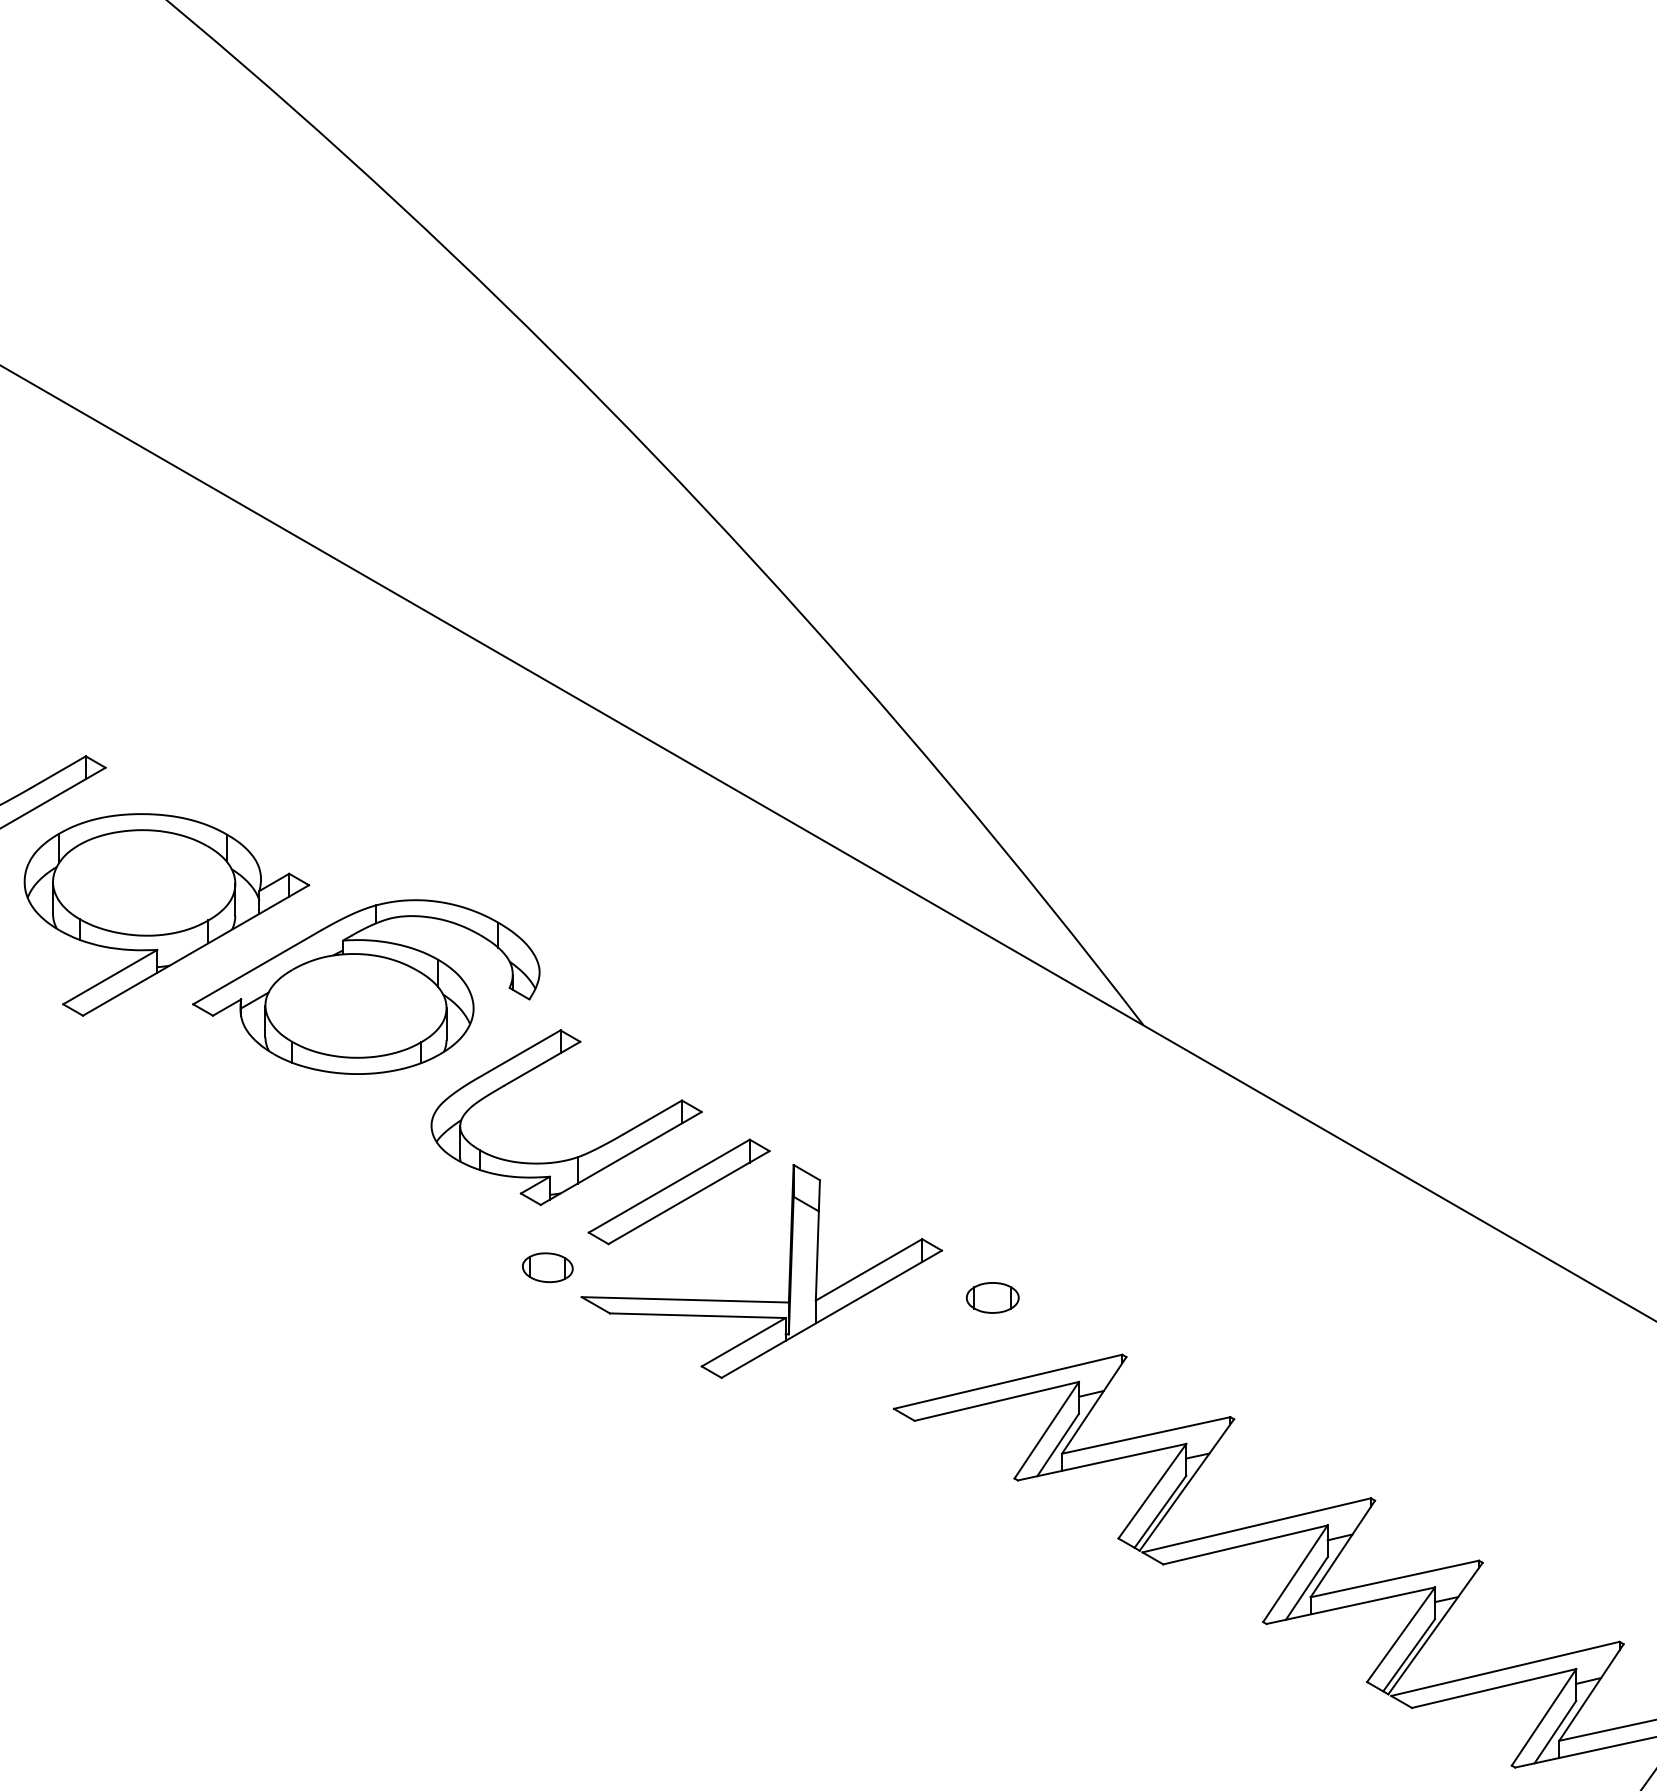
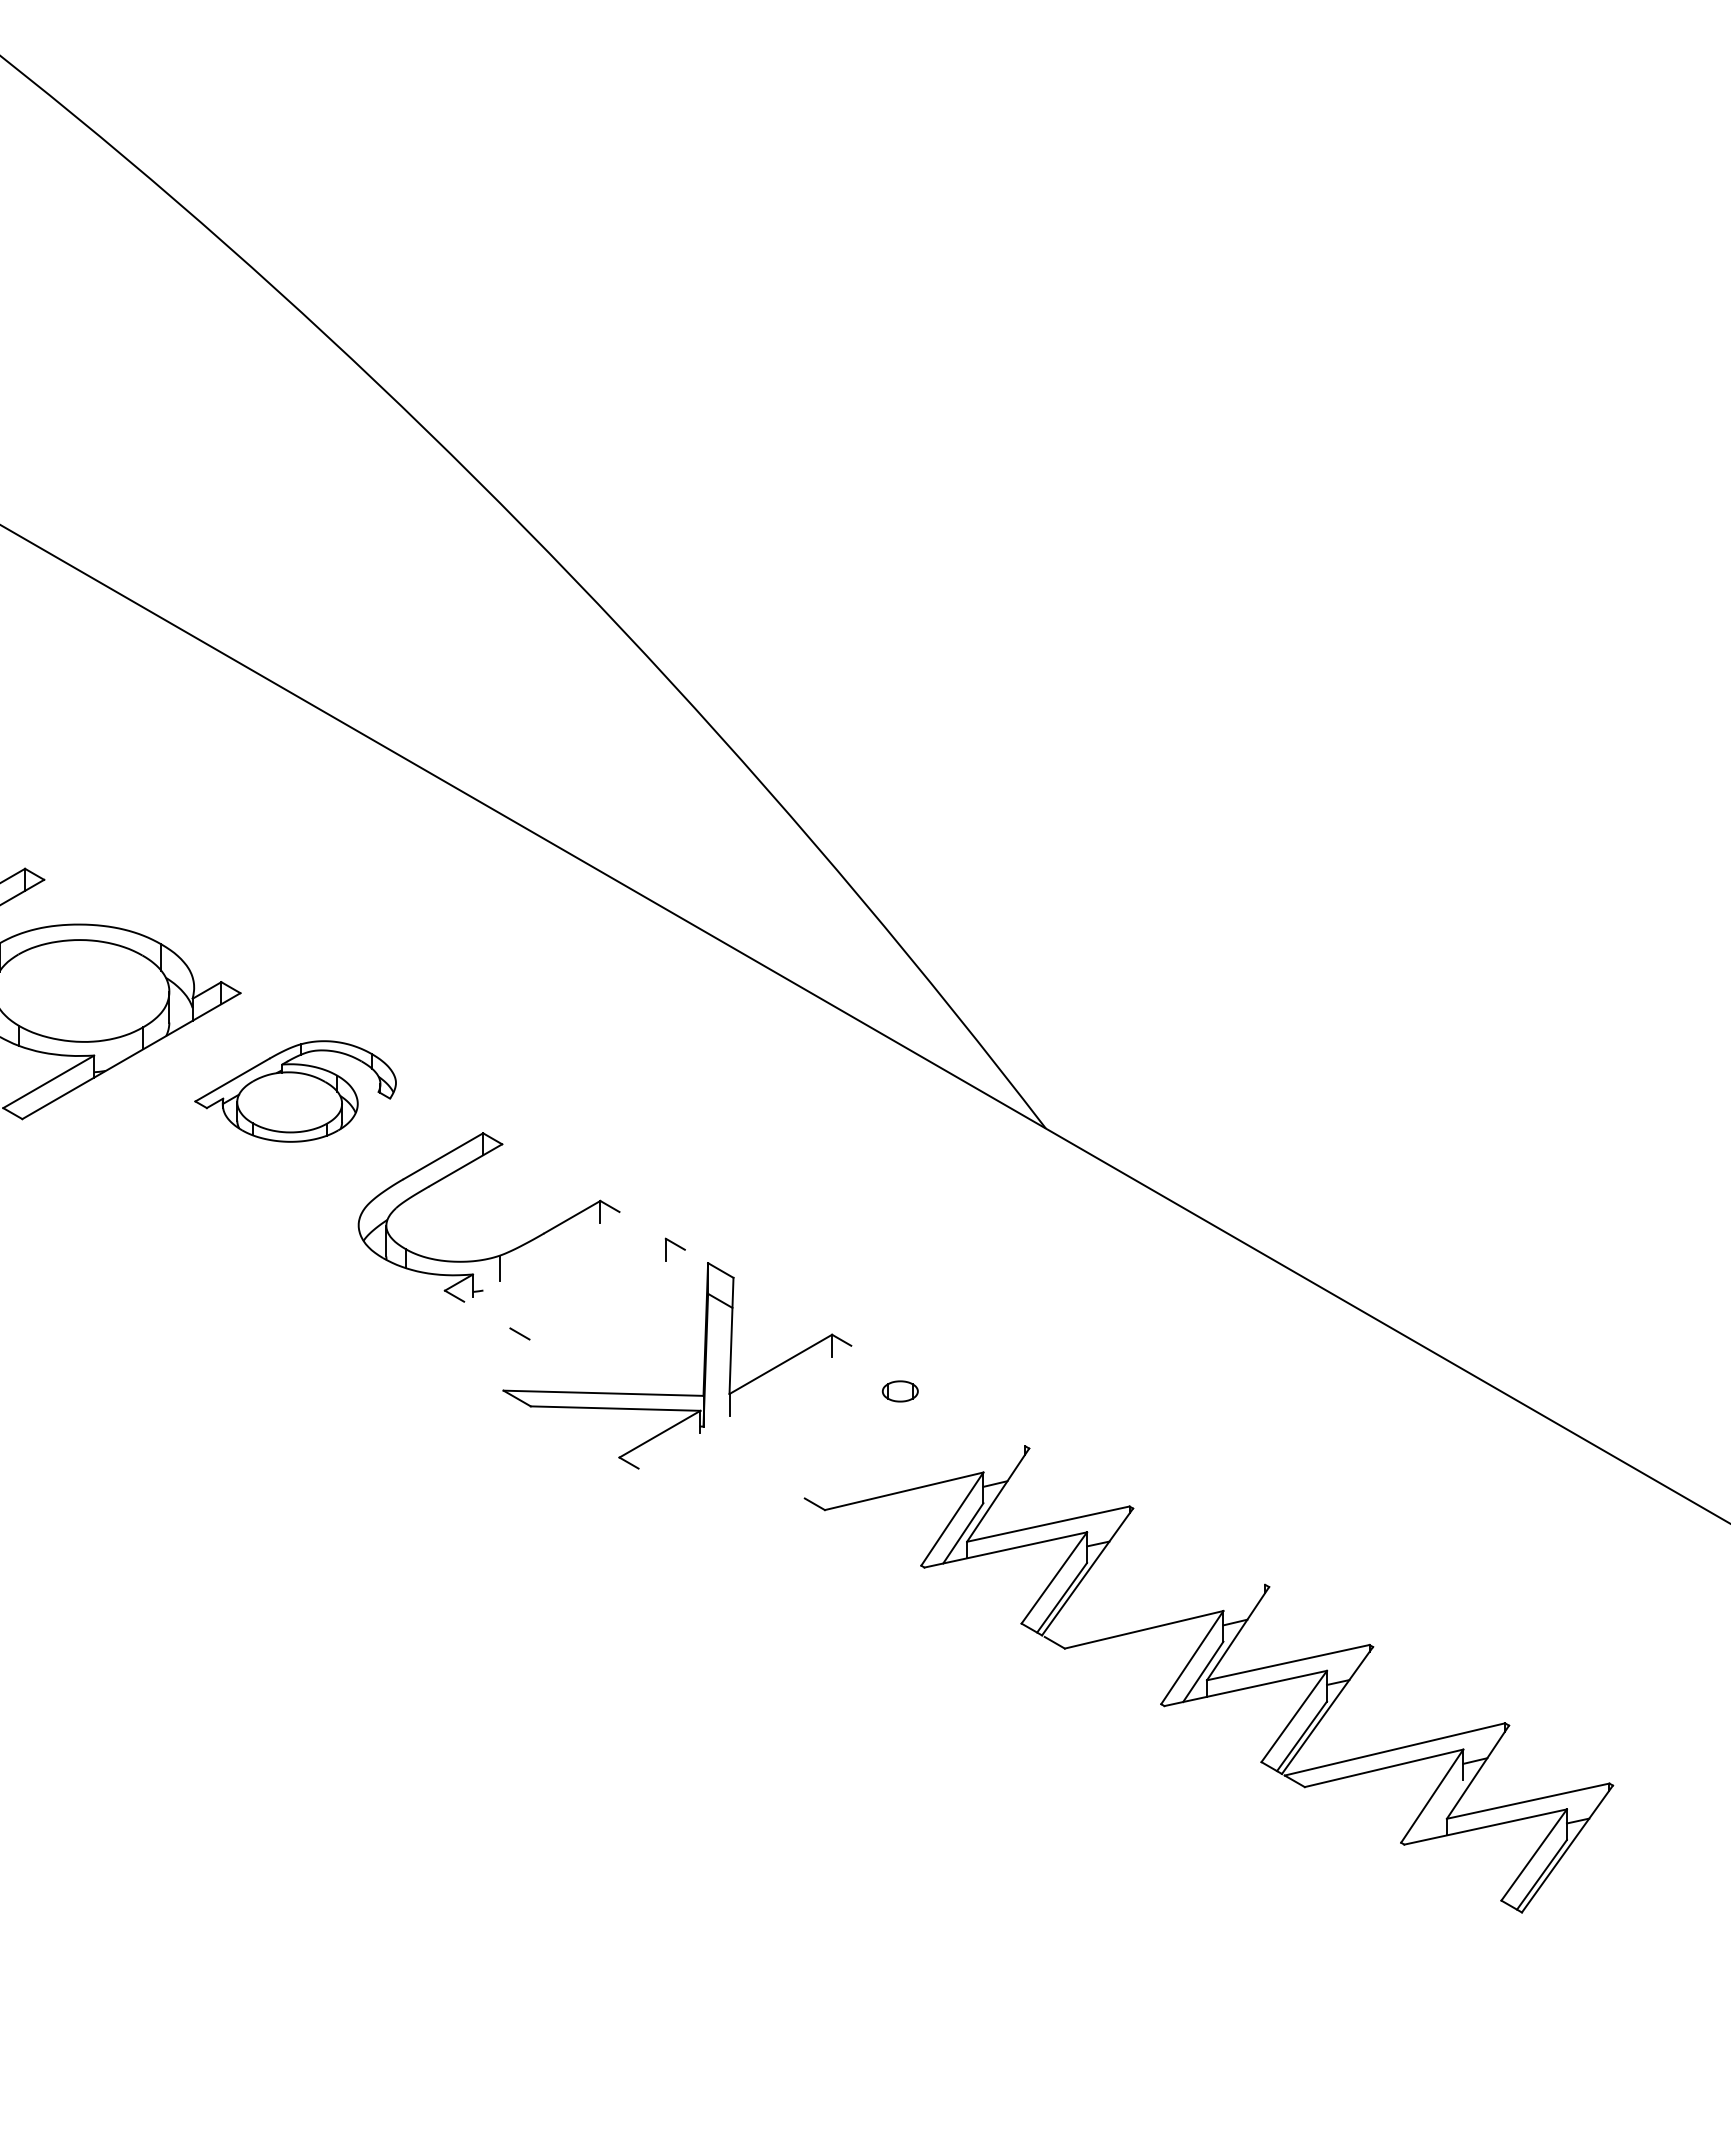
part: (366, 987) -> (295, 1091), size x0.6
line: (620, 1158) -> (541, 1256), removed
line: (668, 1186) -> (587, 1283), removed
line: (688, 1197) -> (606, 1294), removed
part: (547, 1267) -> (470, 1362), removed
part: (993, 1297) -> (900, 1391), size x0.7
line: (831, 1313) -> (744, 1406), removed
line: (1007, 1381) -> (914, 1472), removed
line: (1256, 1524) -> (1154, 1610), removed
line: (1555, 1732) -> (1443, 1810), removed

